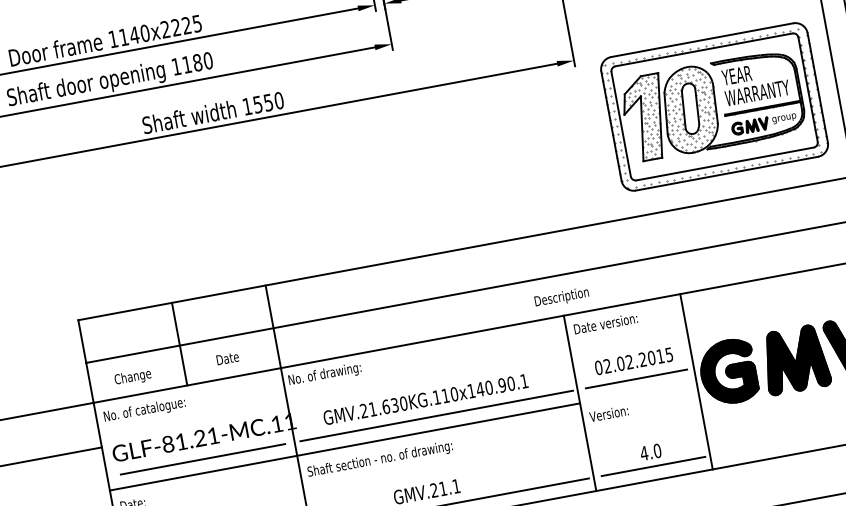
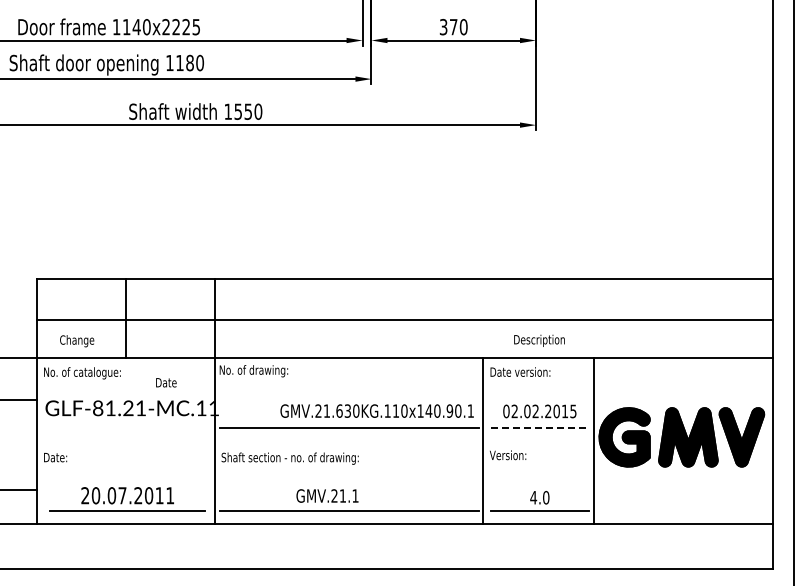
part: (713, 106) -> (656, 191), removed
text: (561, 297) -> (539, 340), moved
text: (227, 358) -> (166, 382), moved
line: (636, 379) -> (539, 428), solid -> dashed
text: (424, 399) -> (376, 410), moved
line: (344, 446) -> (259, 440), removed
line: (203, 459) -> (127, 428), removed

